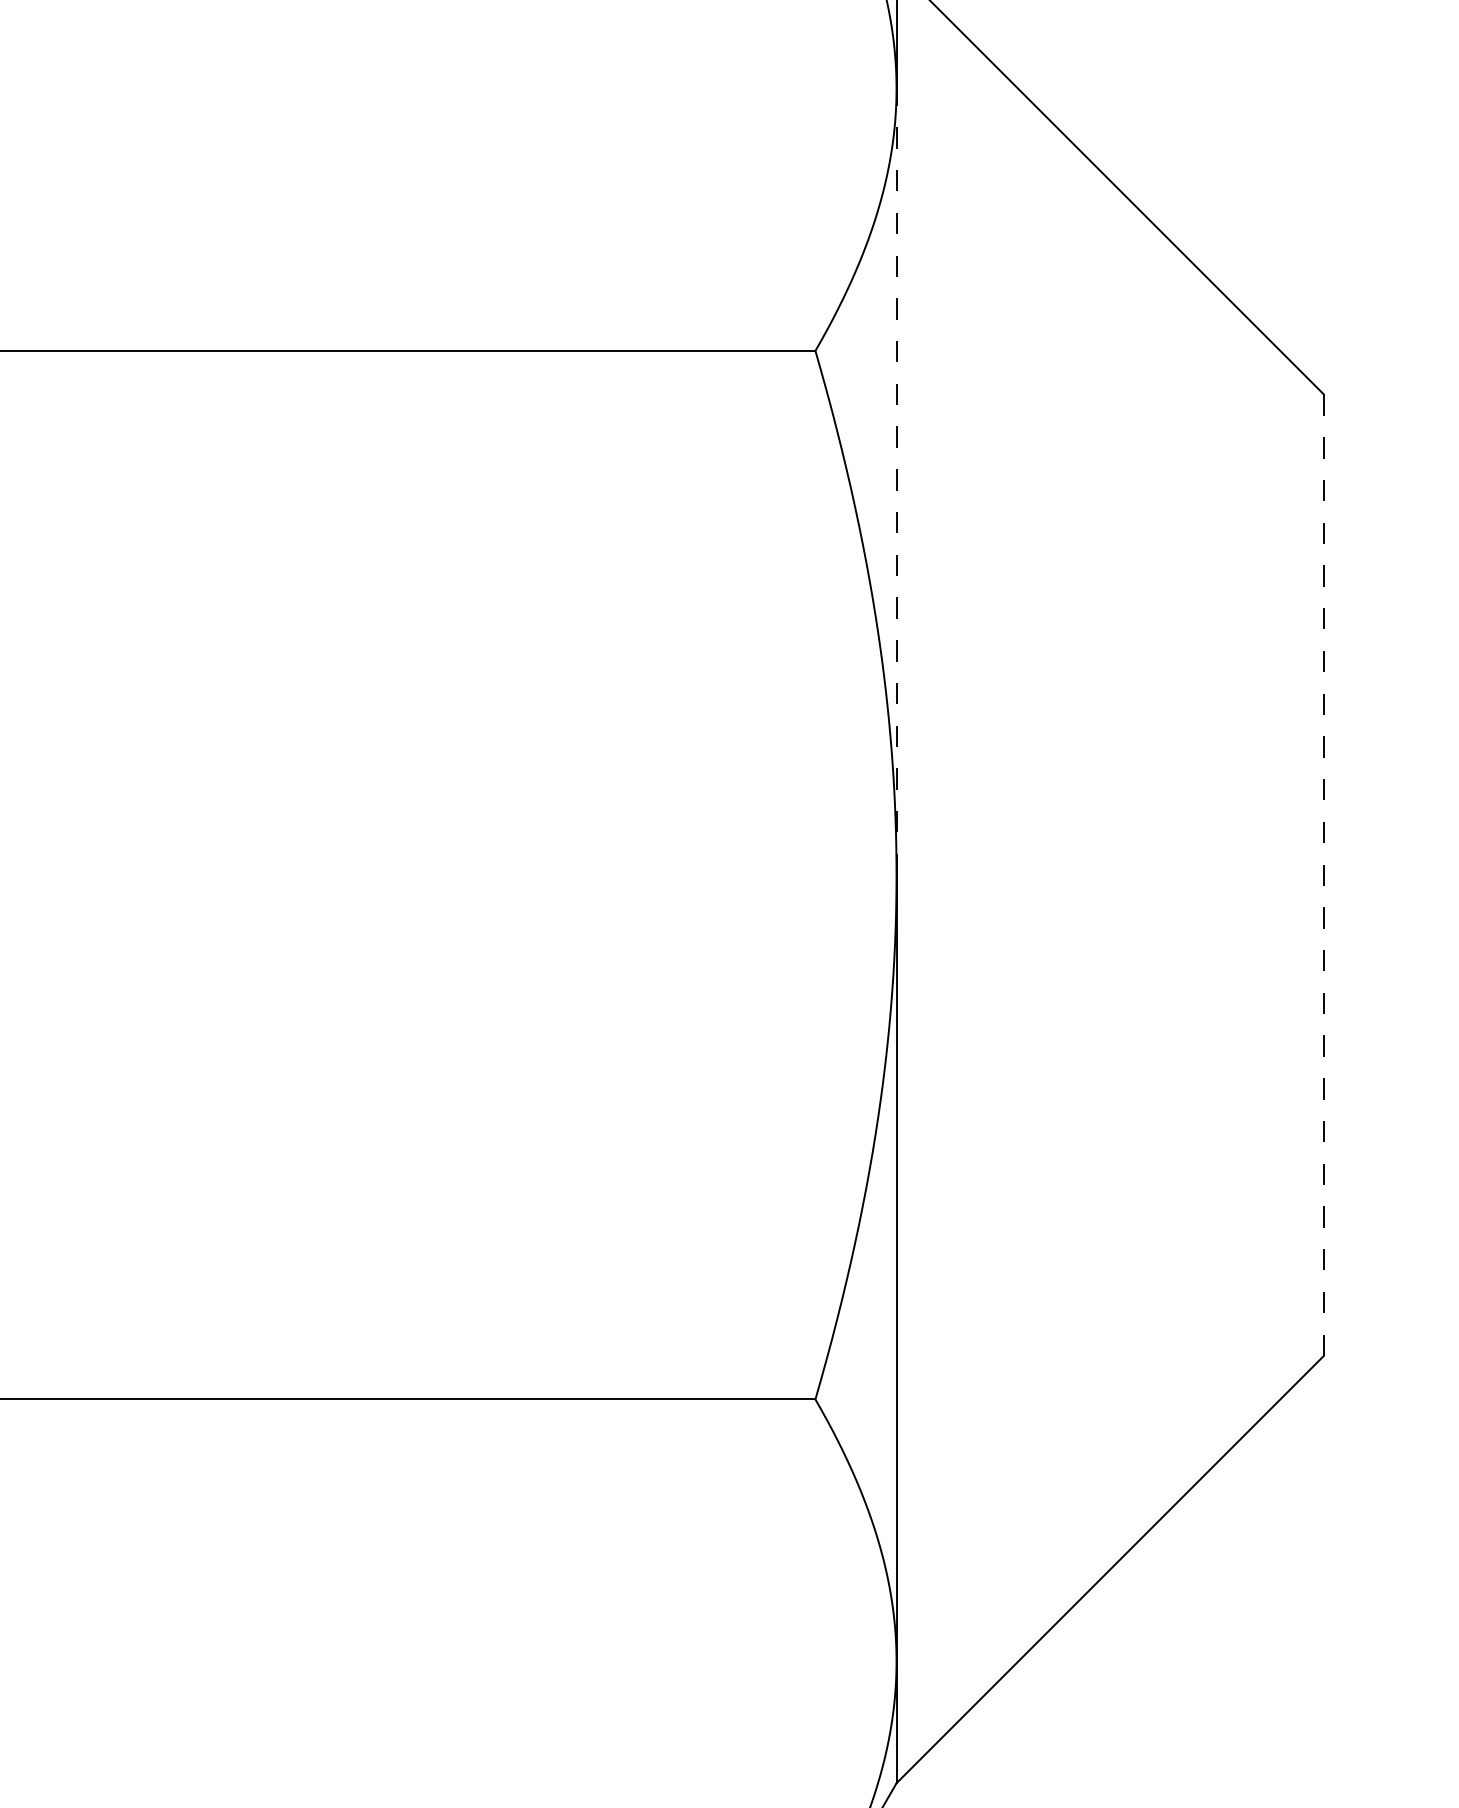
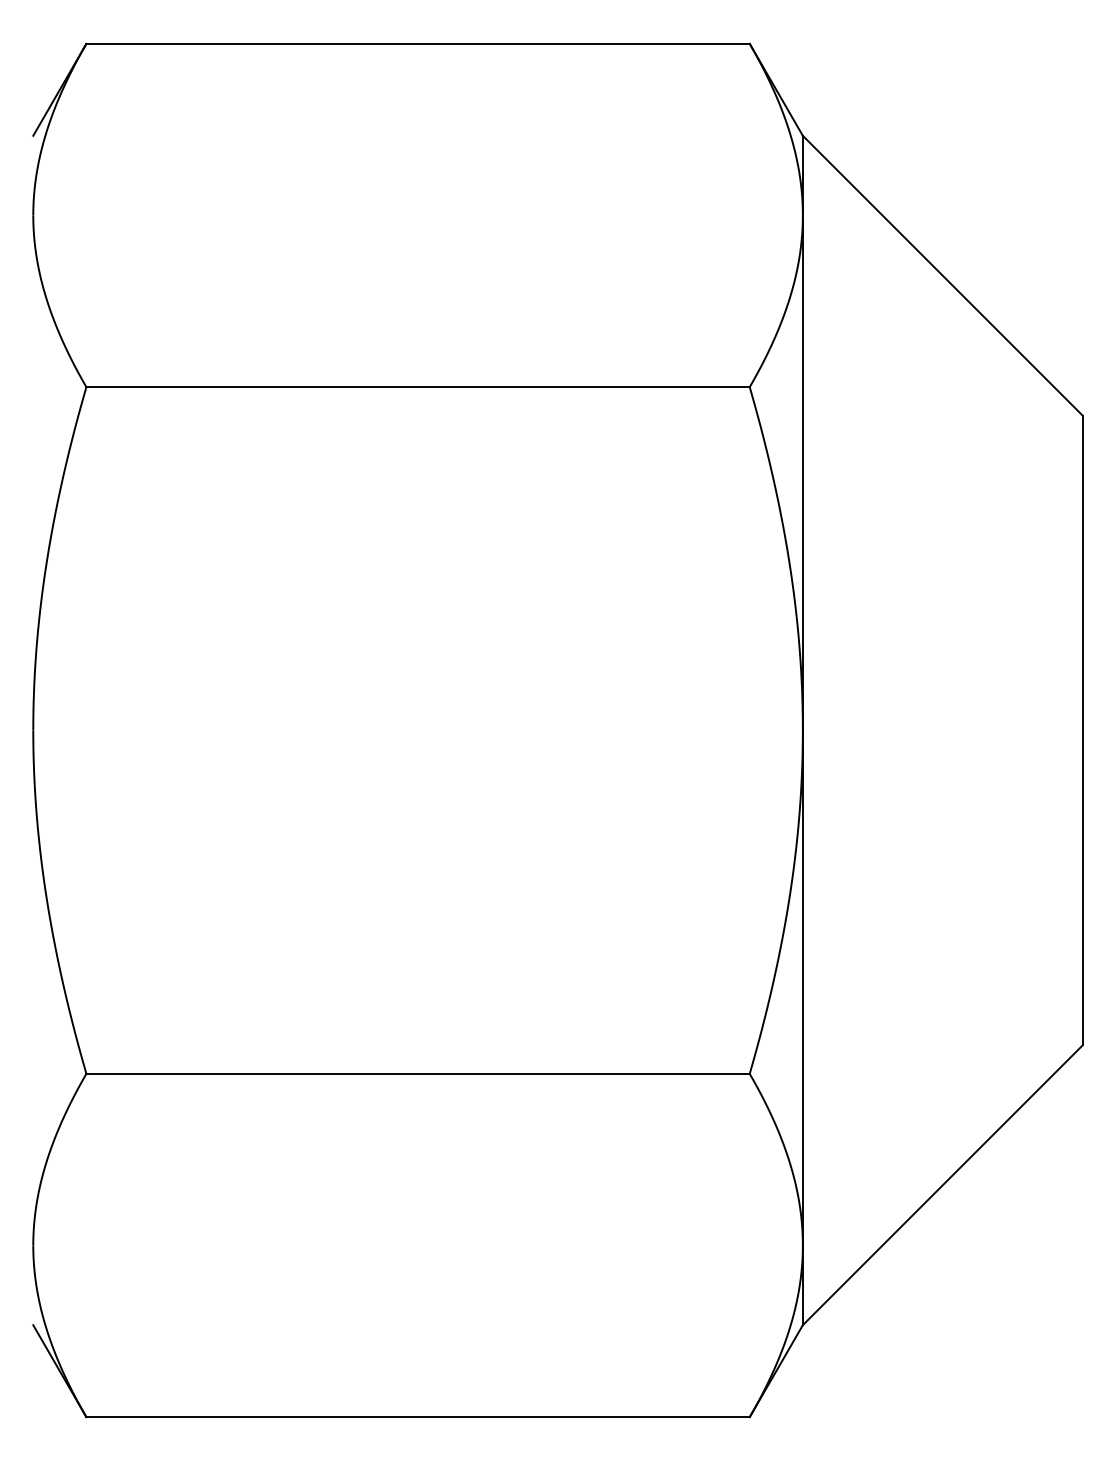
line: (895, 481) -> (802, 472), dashed -> solid
line: (1323, 875) -> (1082, 730), dashed -> solid

